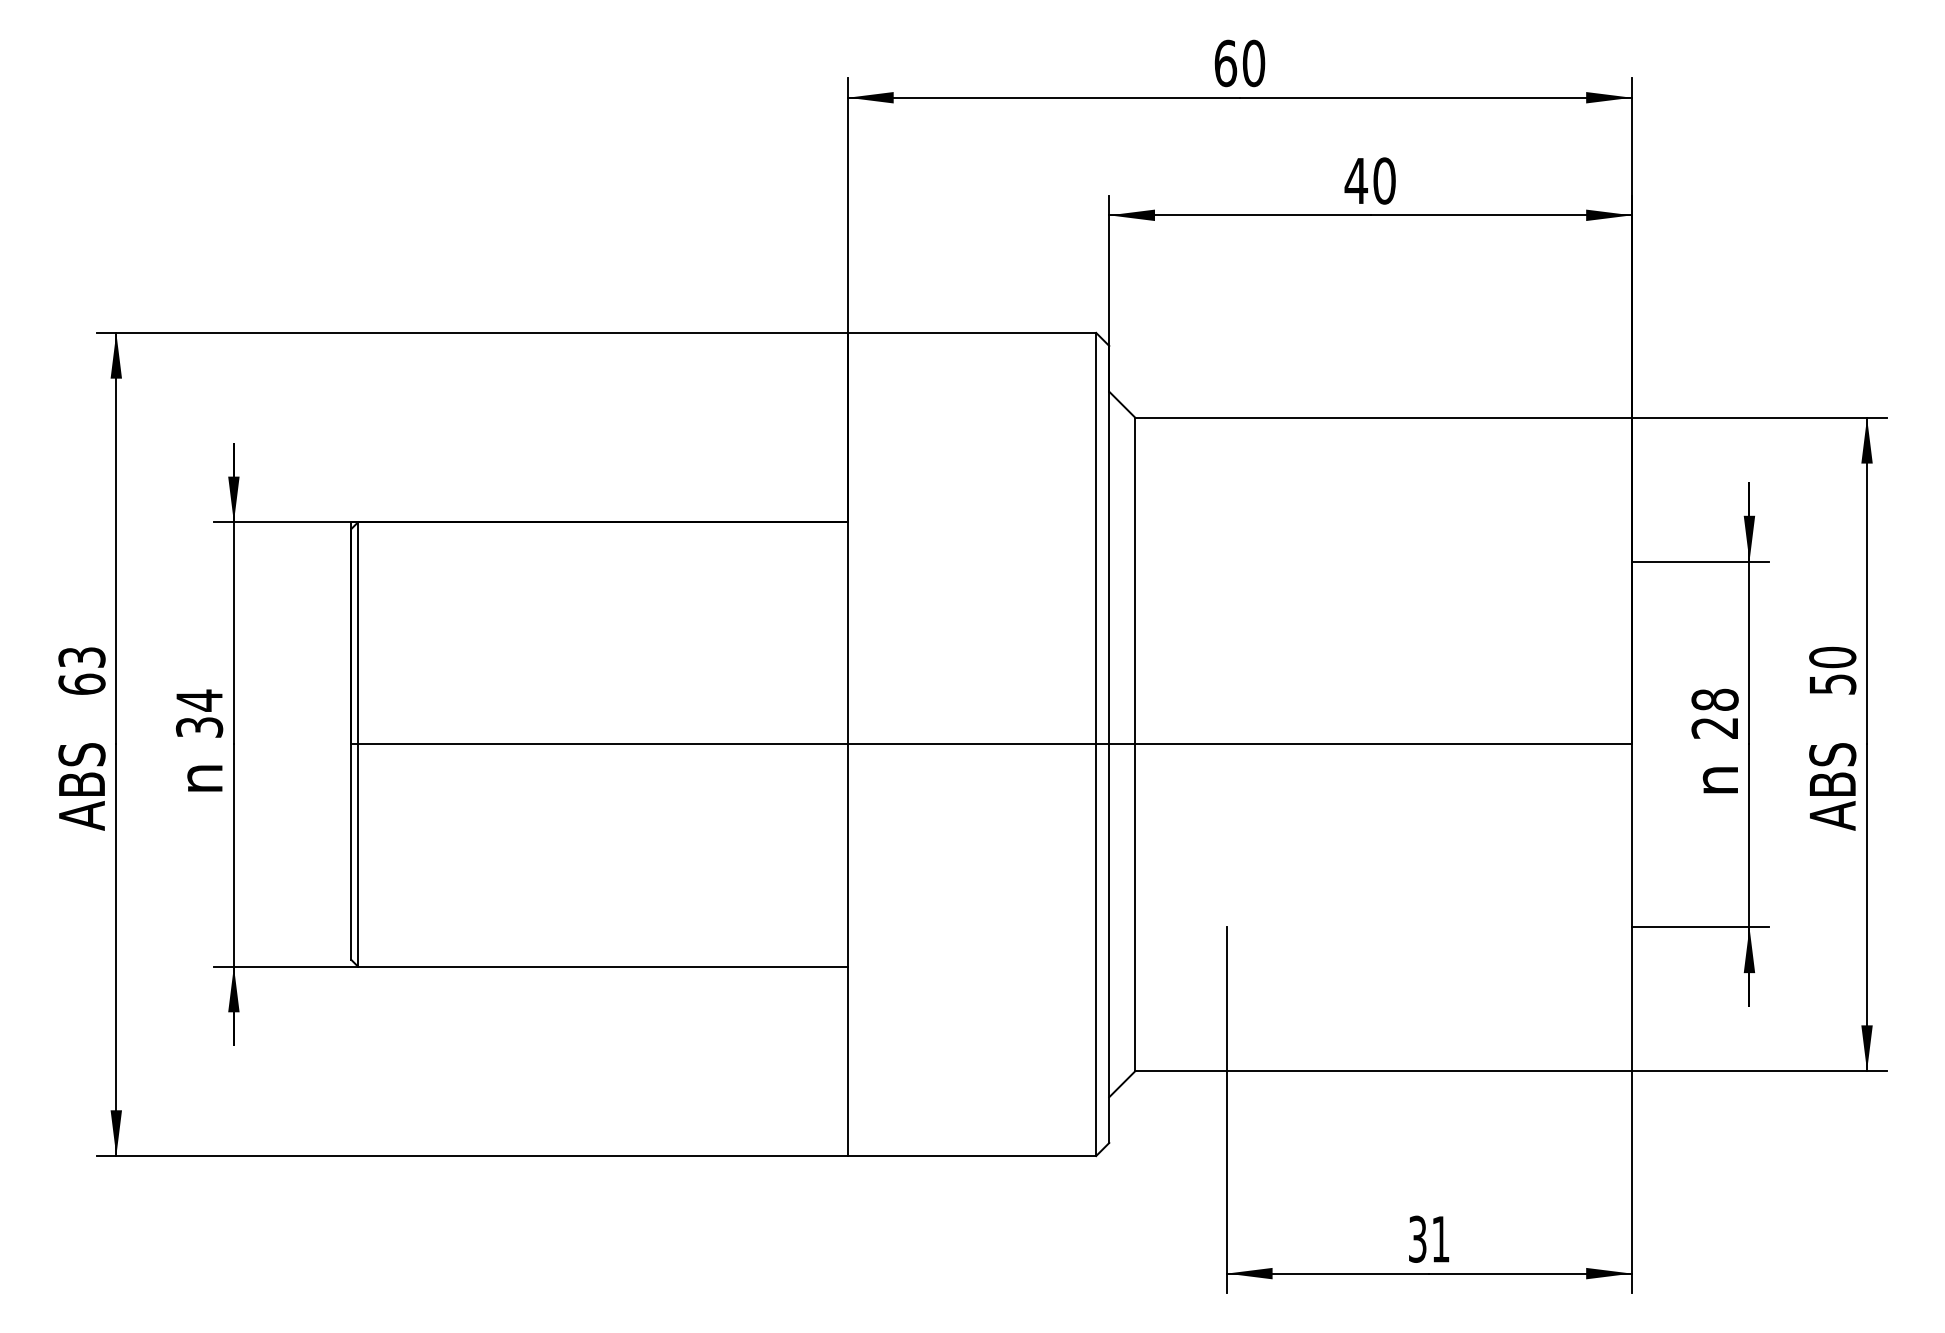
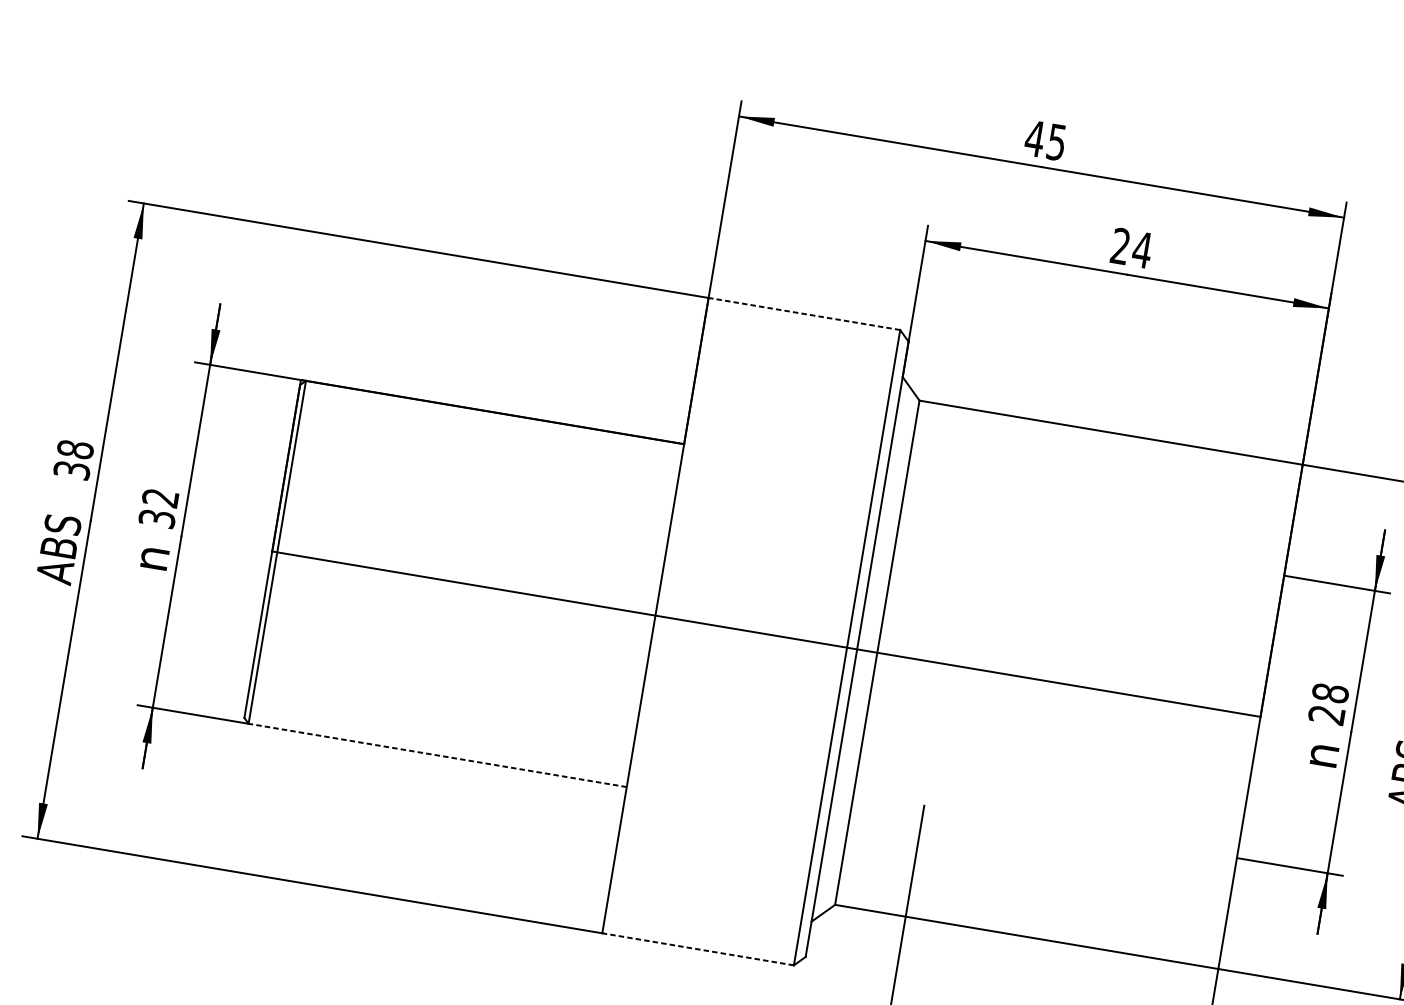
text: (1239, 63) -> (1045, 140), 60 -> 45
text: (1370, 180) -> (1131, 247), 40 -> 24
line: (971, 332) -> (804, 313), solid -> dashed
text: (81, 670) -> (73, 459), 63 -> 38
text: (198, 700) -> (159, 497), 34 -> 32
line: (602, 966) -> (437, 755), solid -> dashed
line: (971, 1156) -> (697, 949), solid -> dashed

